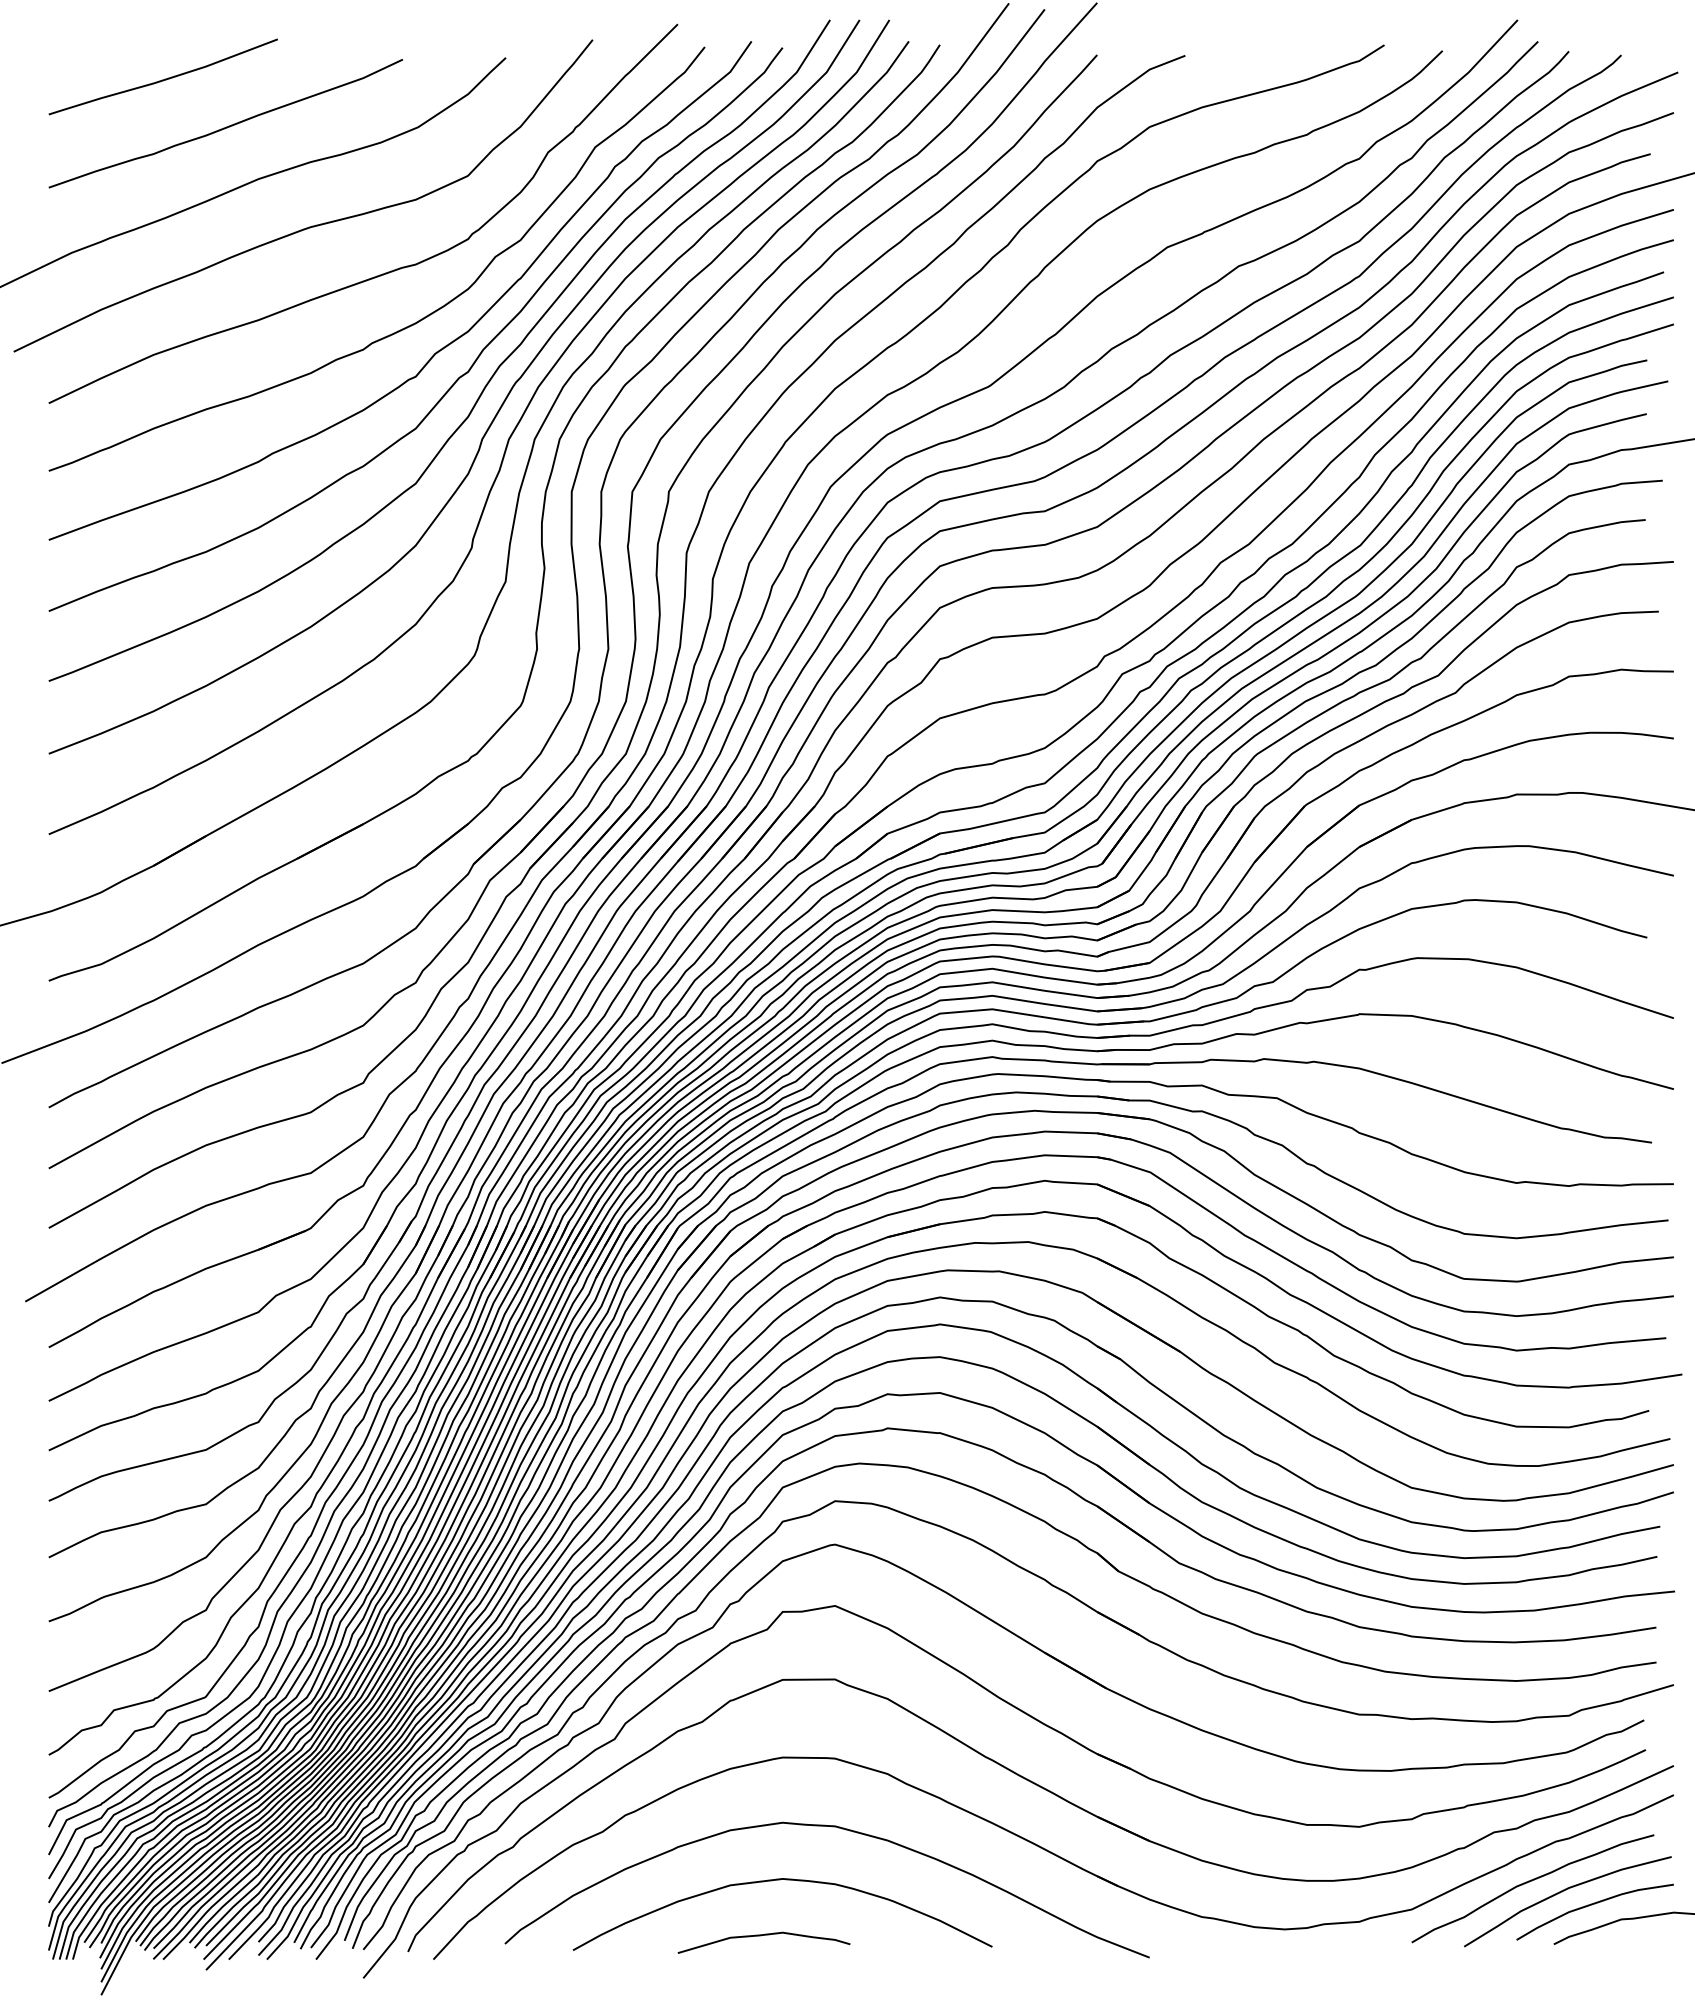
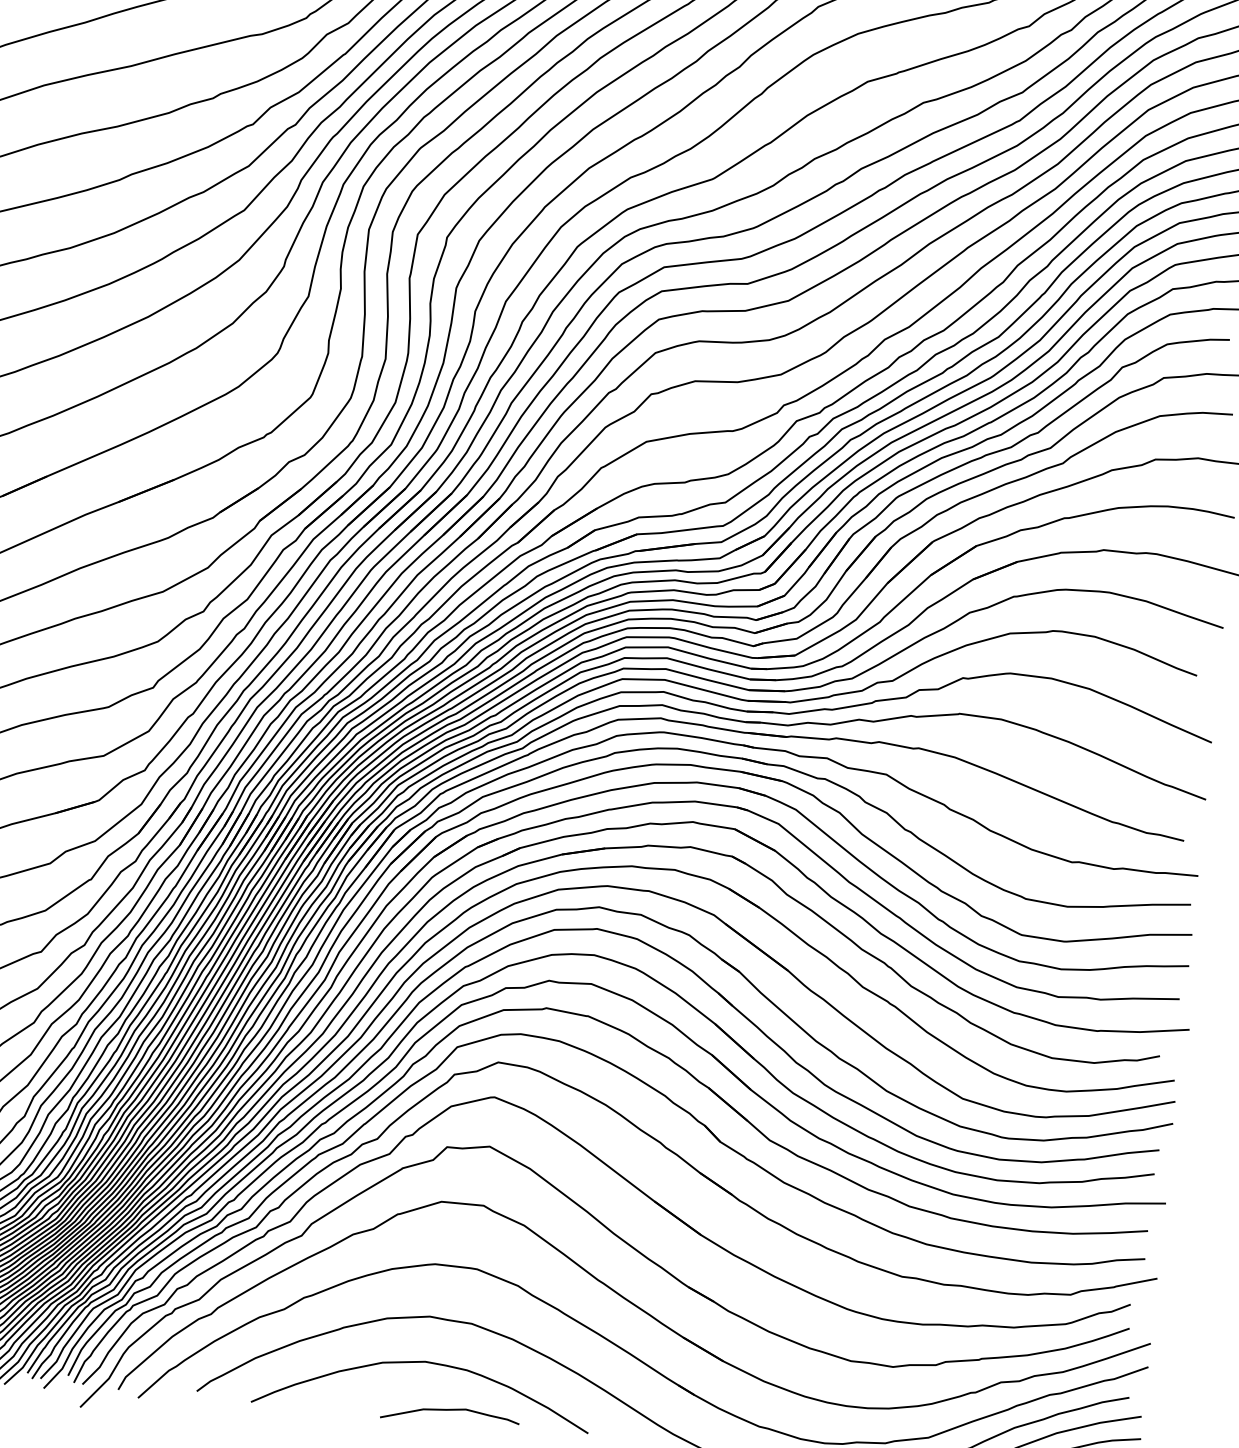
curve: (761, 1936) -> (448, 1410), moved

